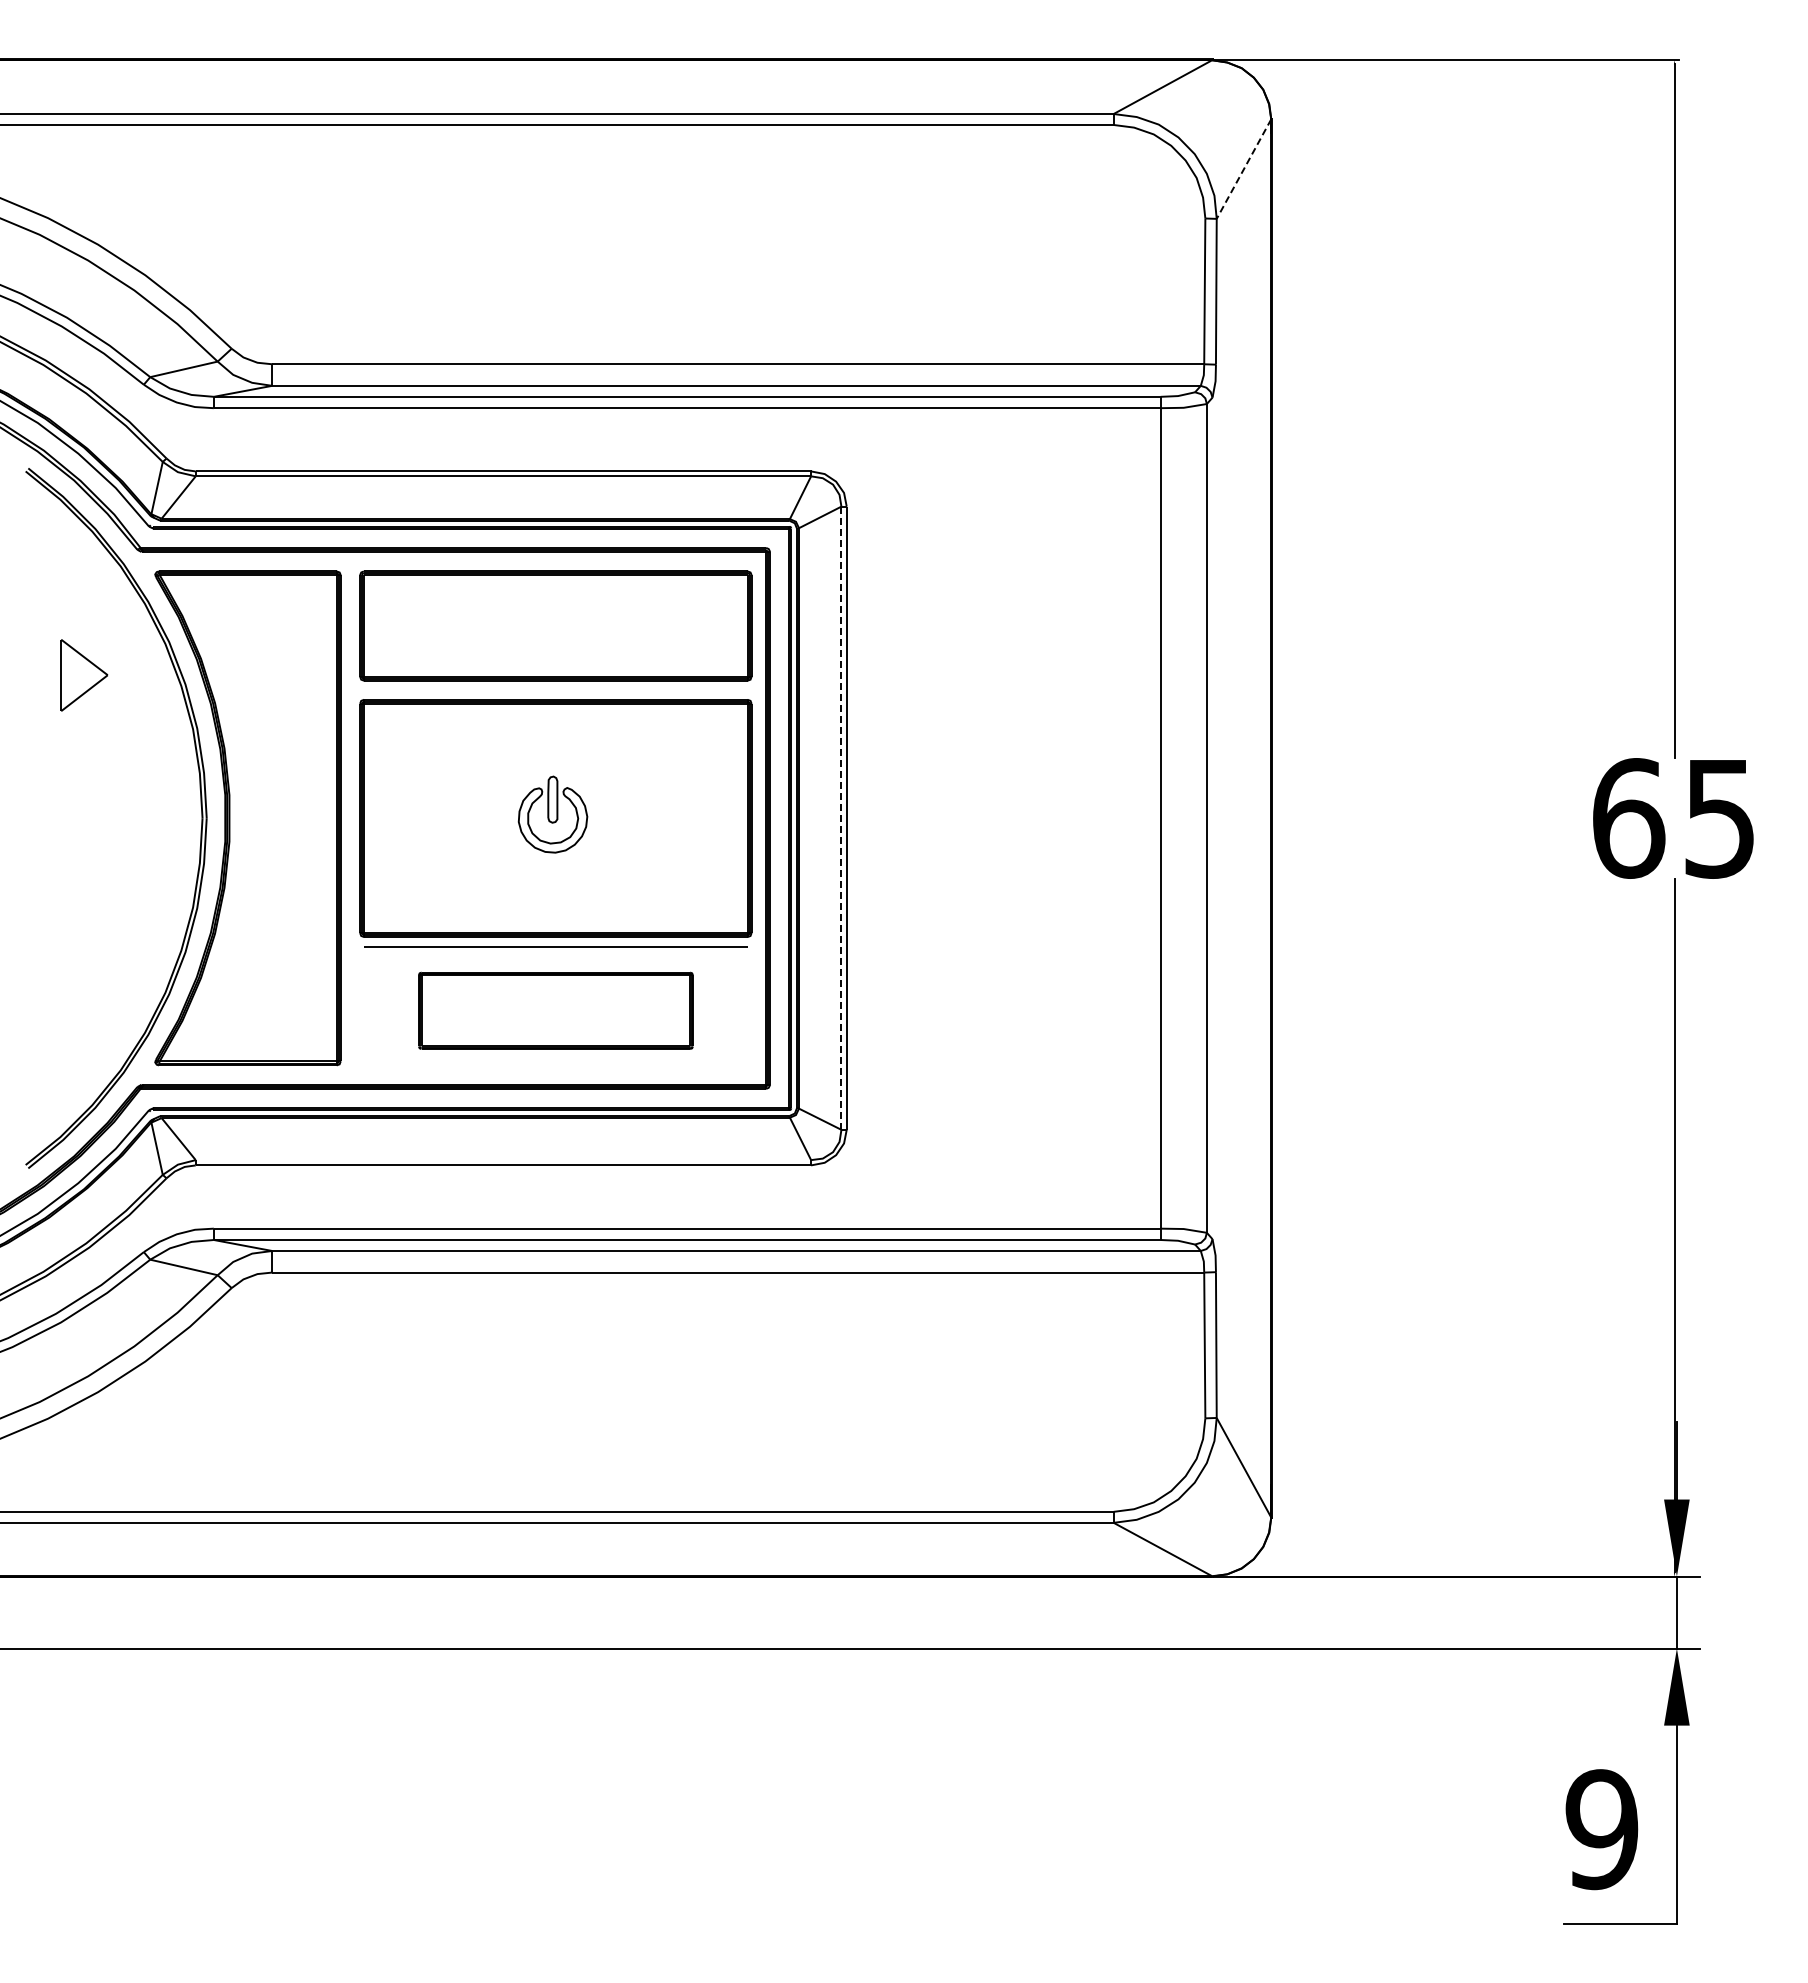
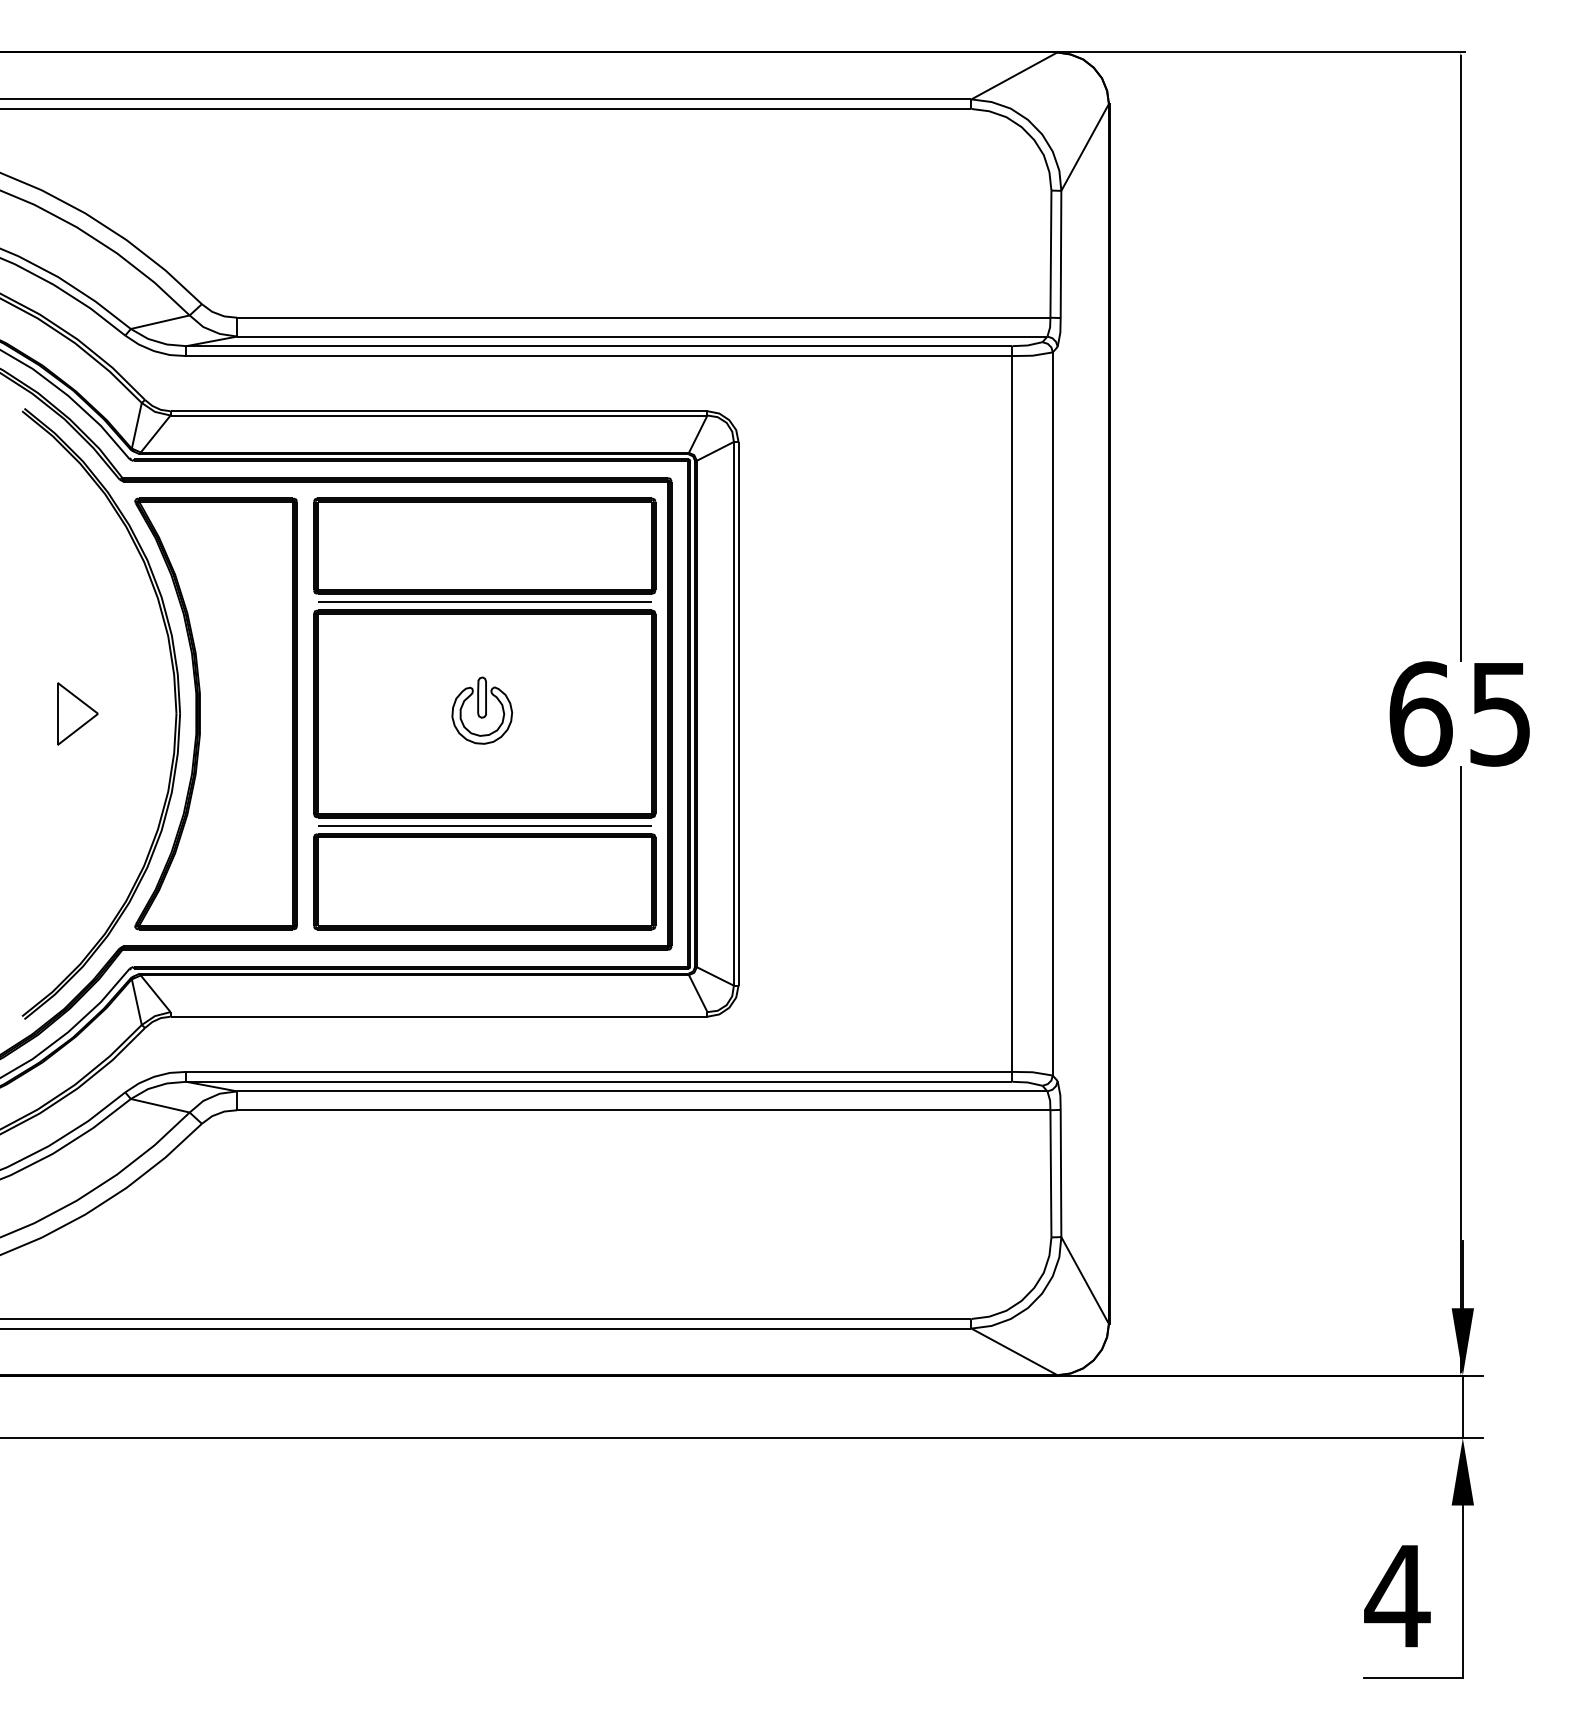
line: (1243, 169) -> (1084, 147), dashed -> solid
part: (84, 675) -> (77, 714), moved
line: (555, 689) -> (484, 601), added
line: (841, 818) -> (733, 714), dashed -> solid
part: (555, 1010) -> (484, 881), size x1.43
text: (1601, 1829) -> (1397, 1596), 9 -> 4

